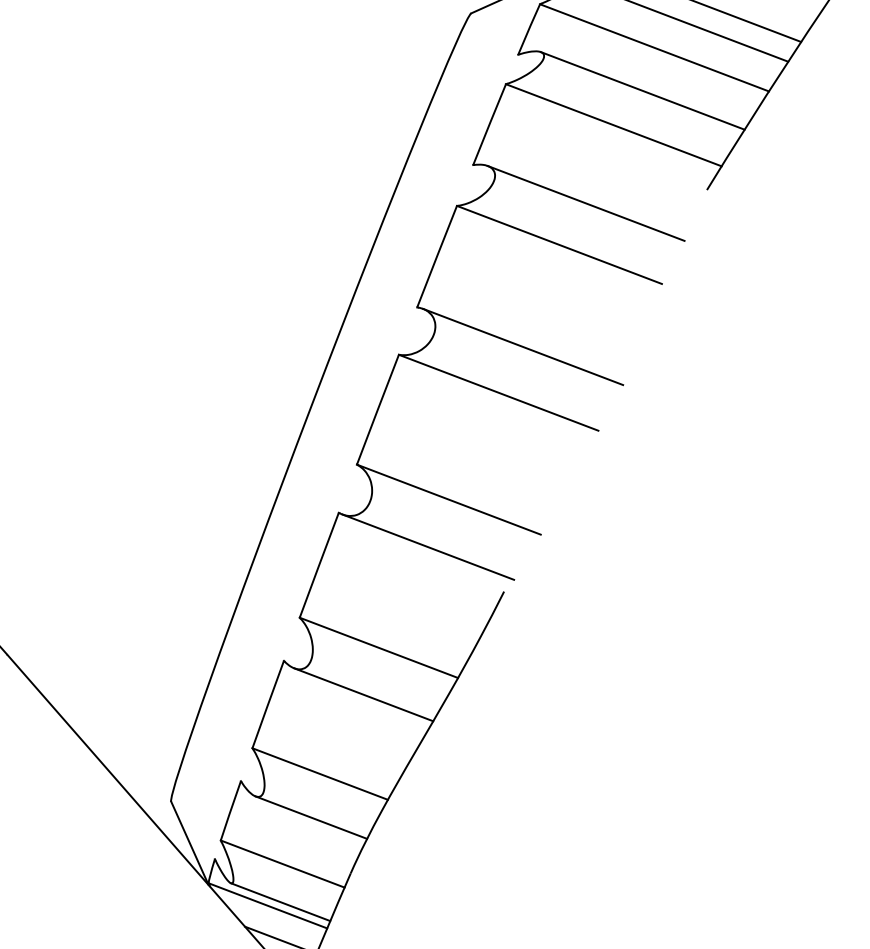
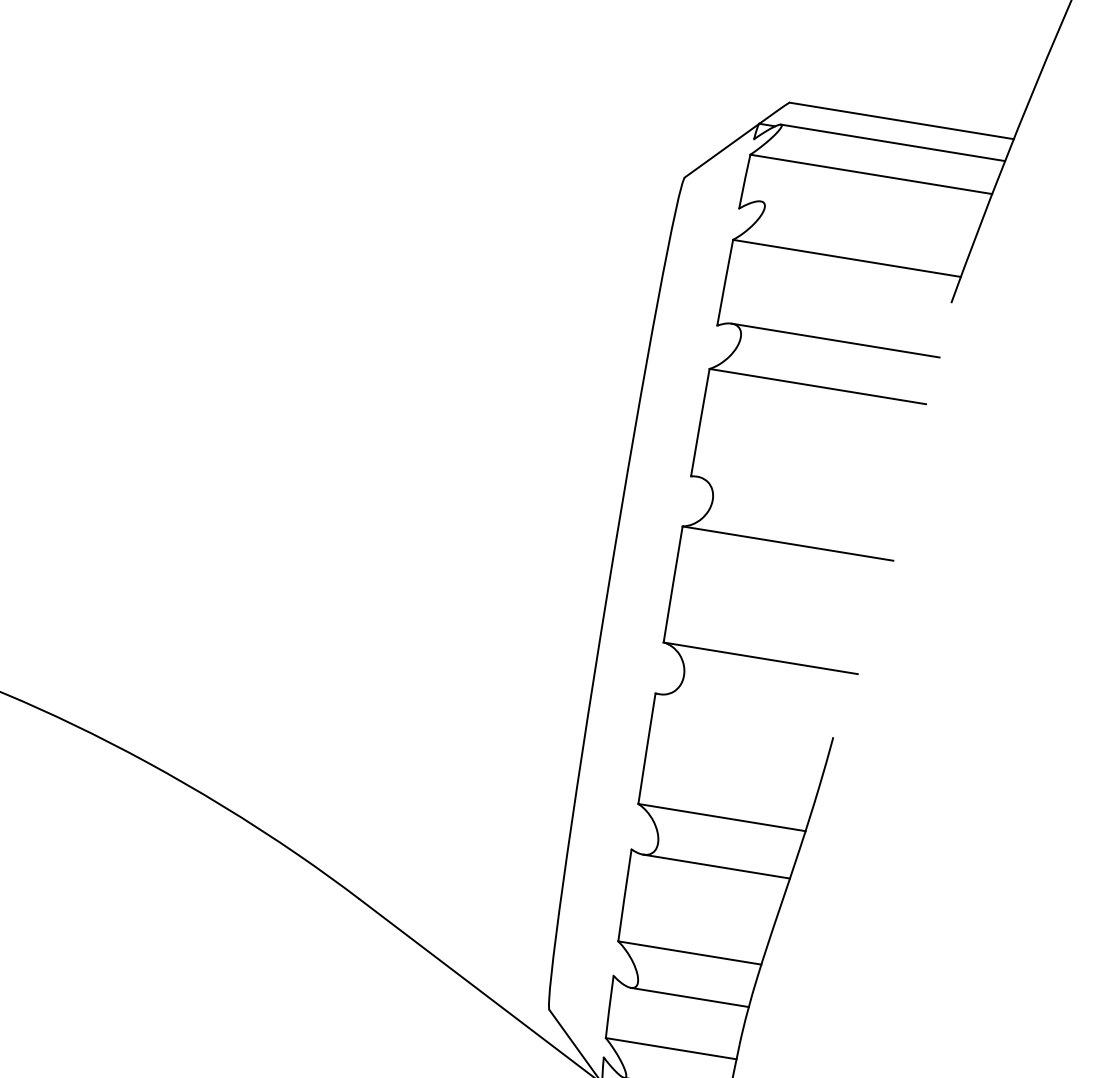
line: (642, 90) -> (868, 218), removed
line: (522, 346) -> (802, 493), removed
line: (427, 546) -> (749, 708), removed

